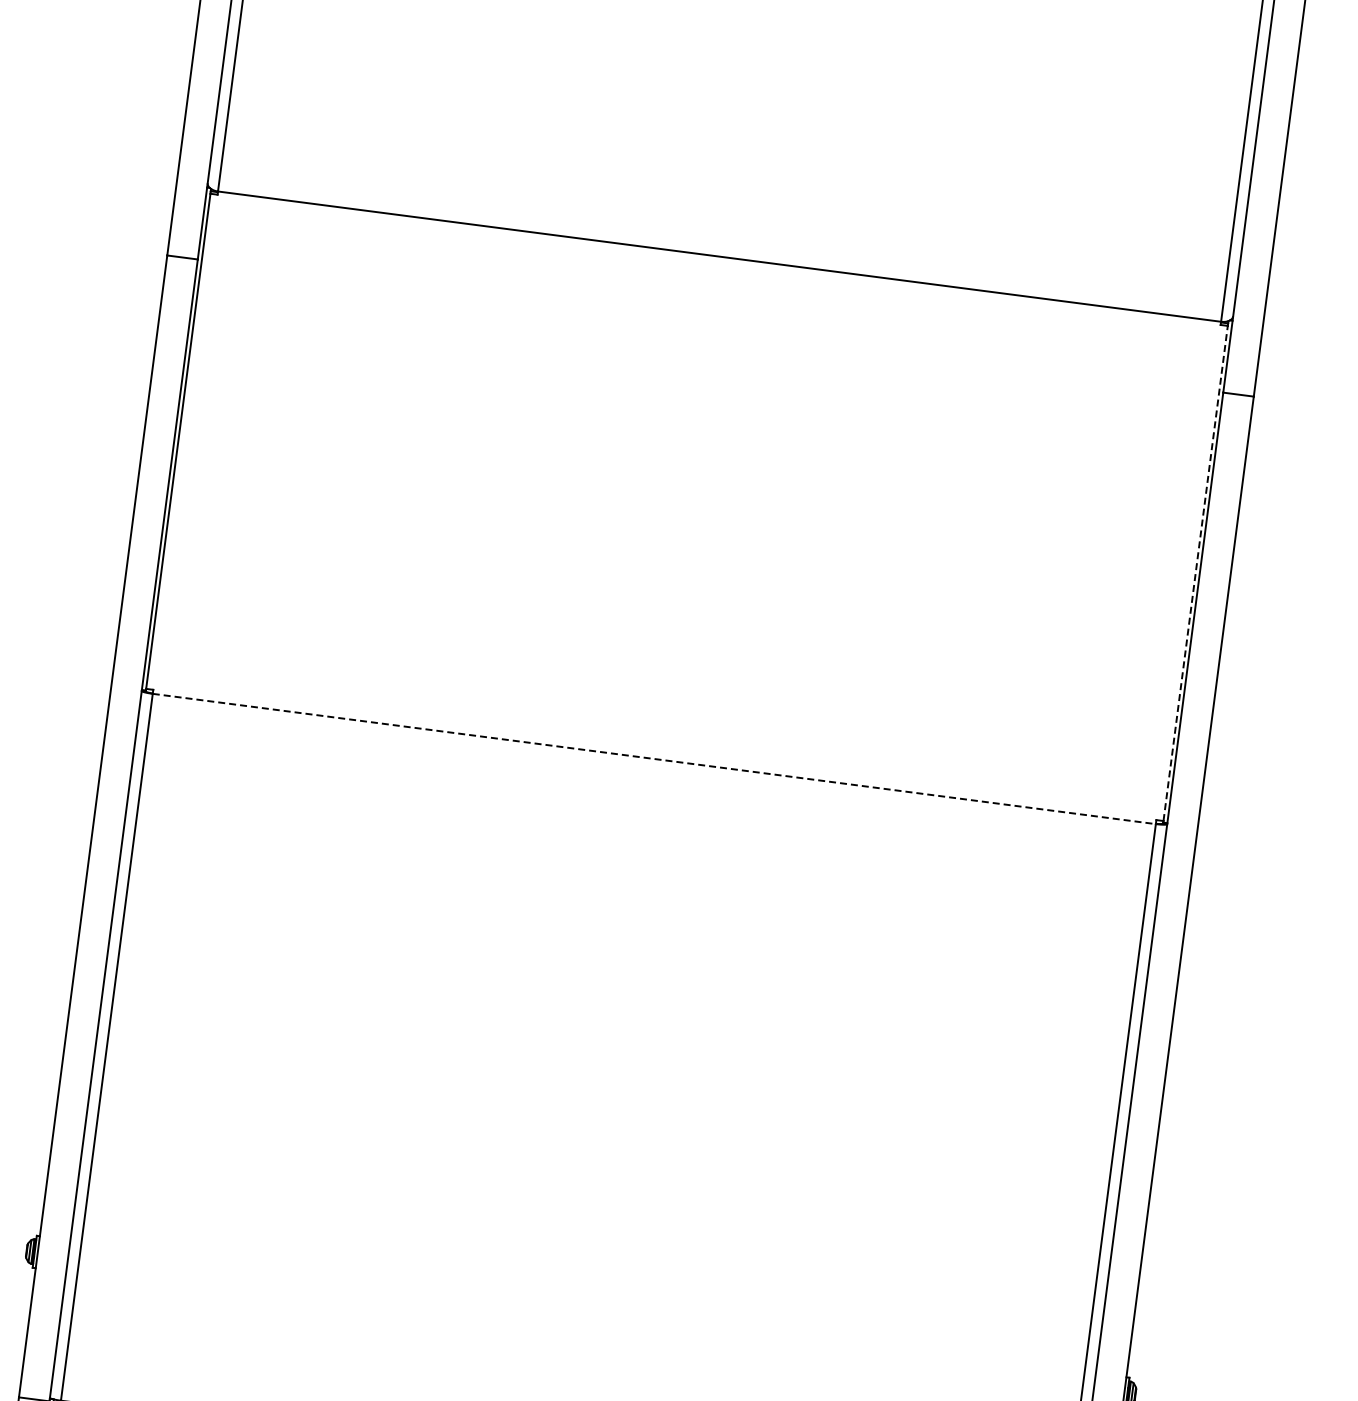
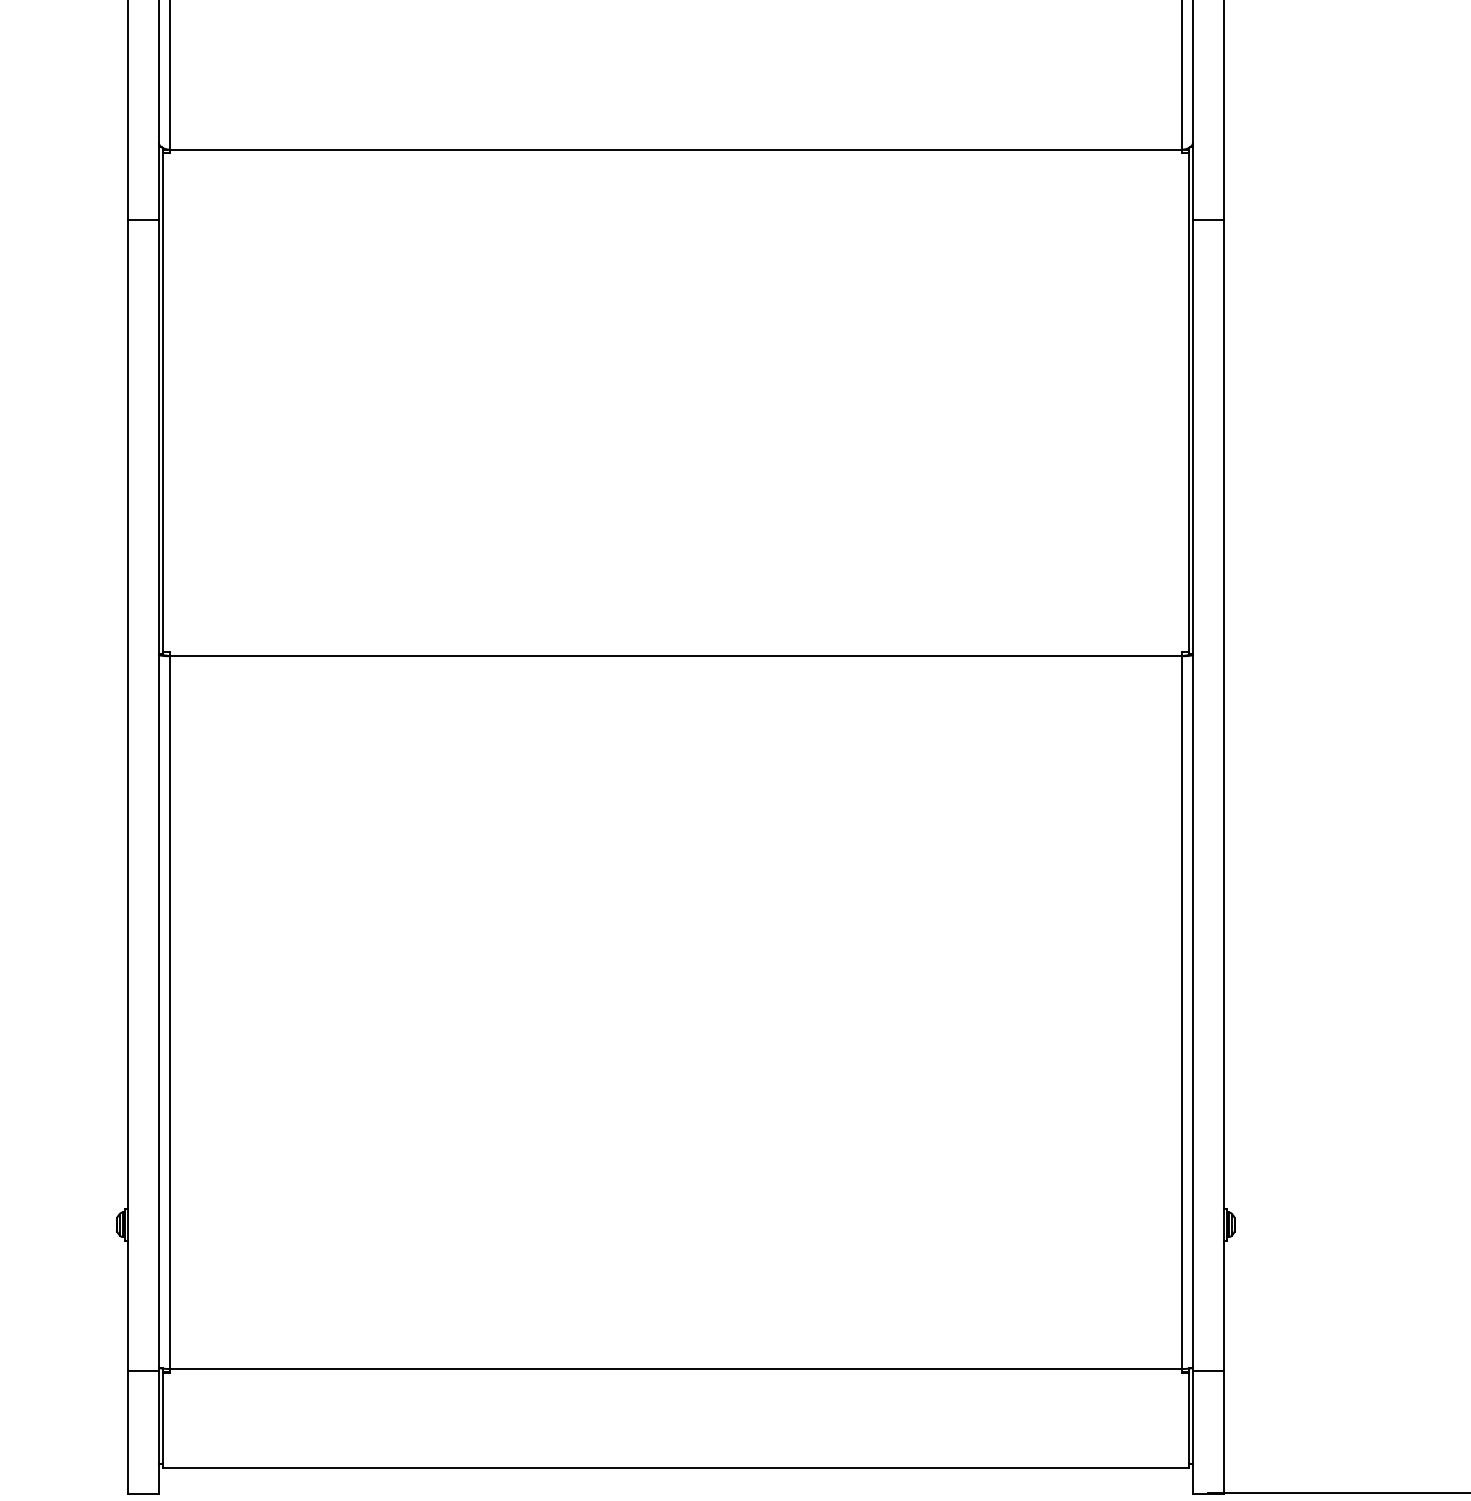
line: (1195, 573) -> (1188, 402), dashed -> solid
line: (653, 759) -> (675, 656), dashed -> solid

